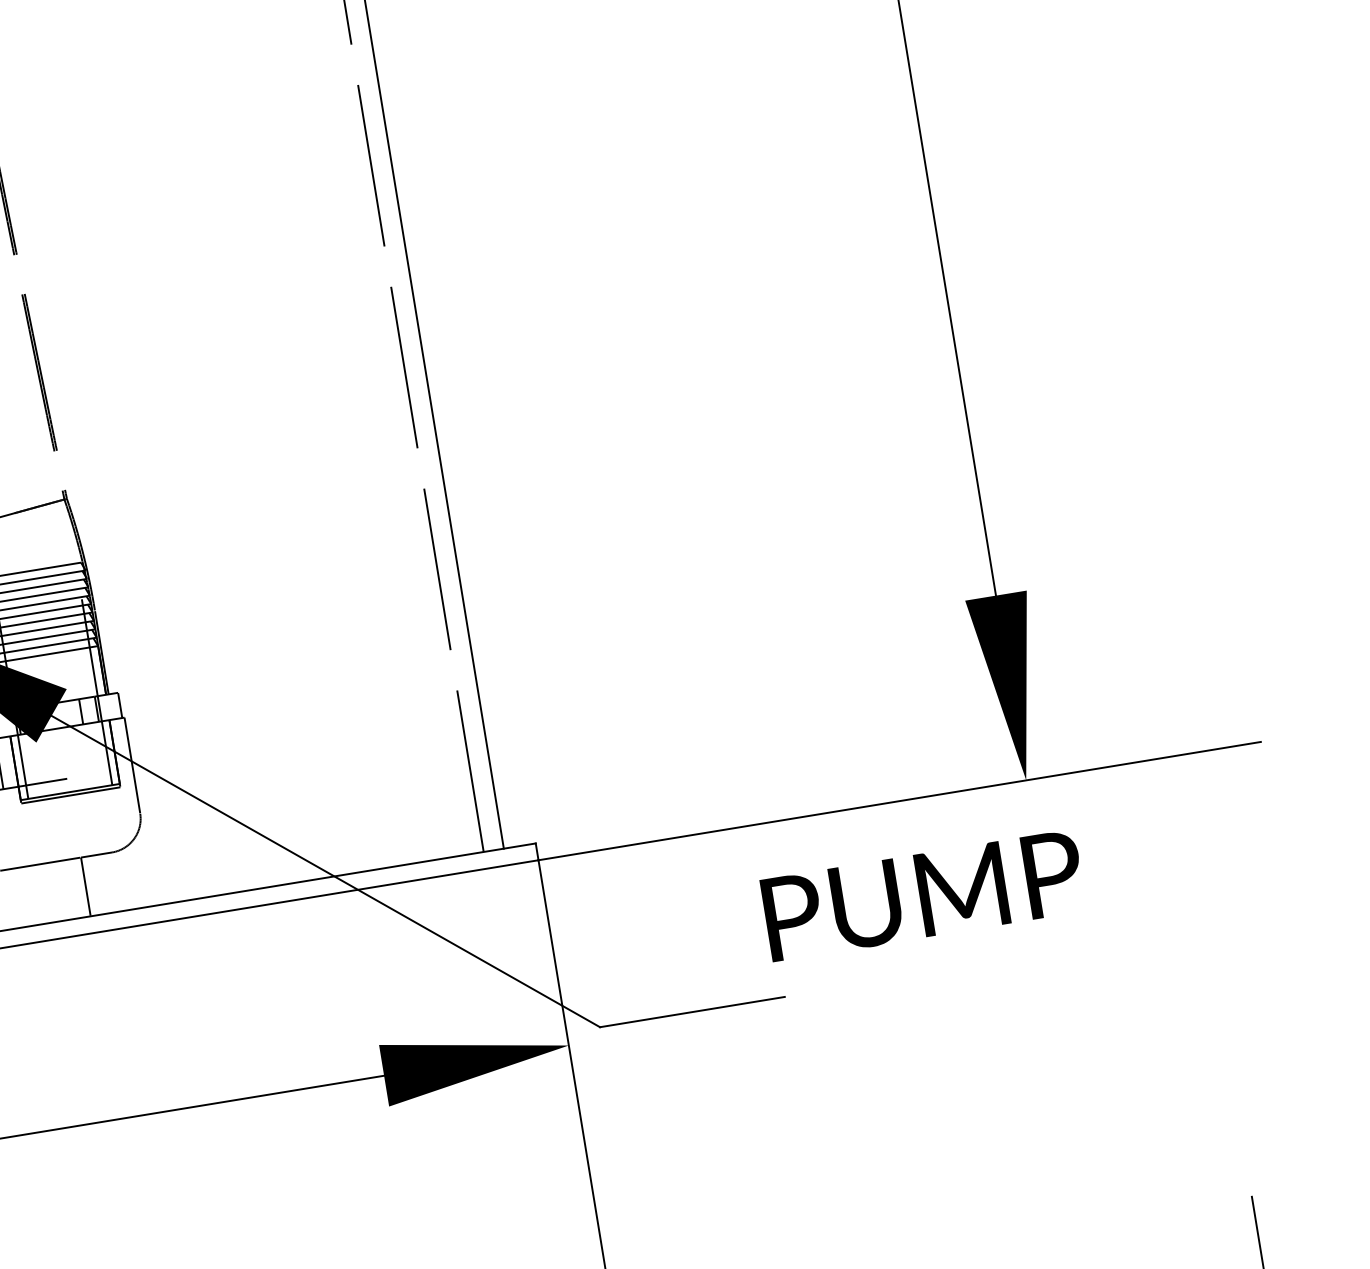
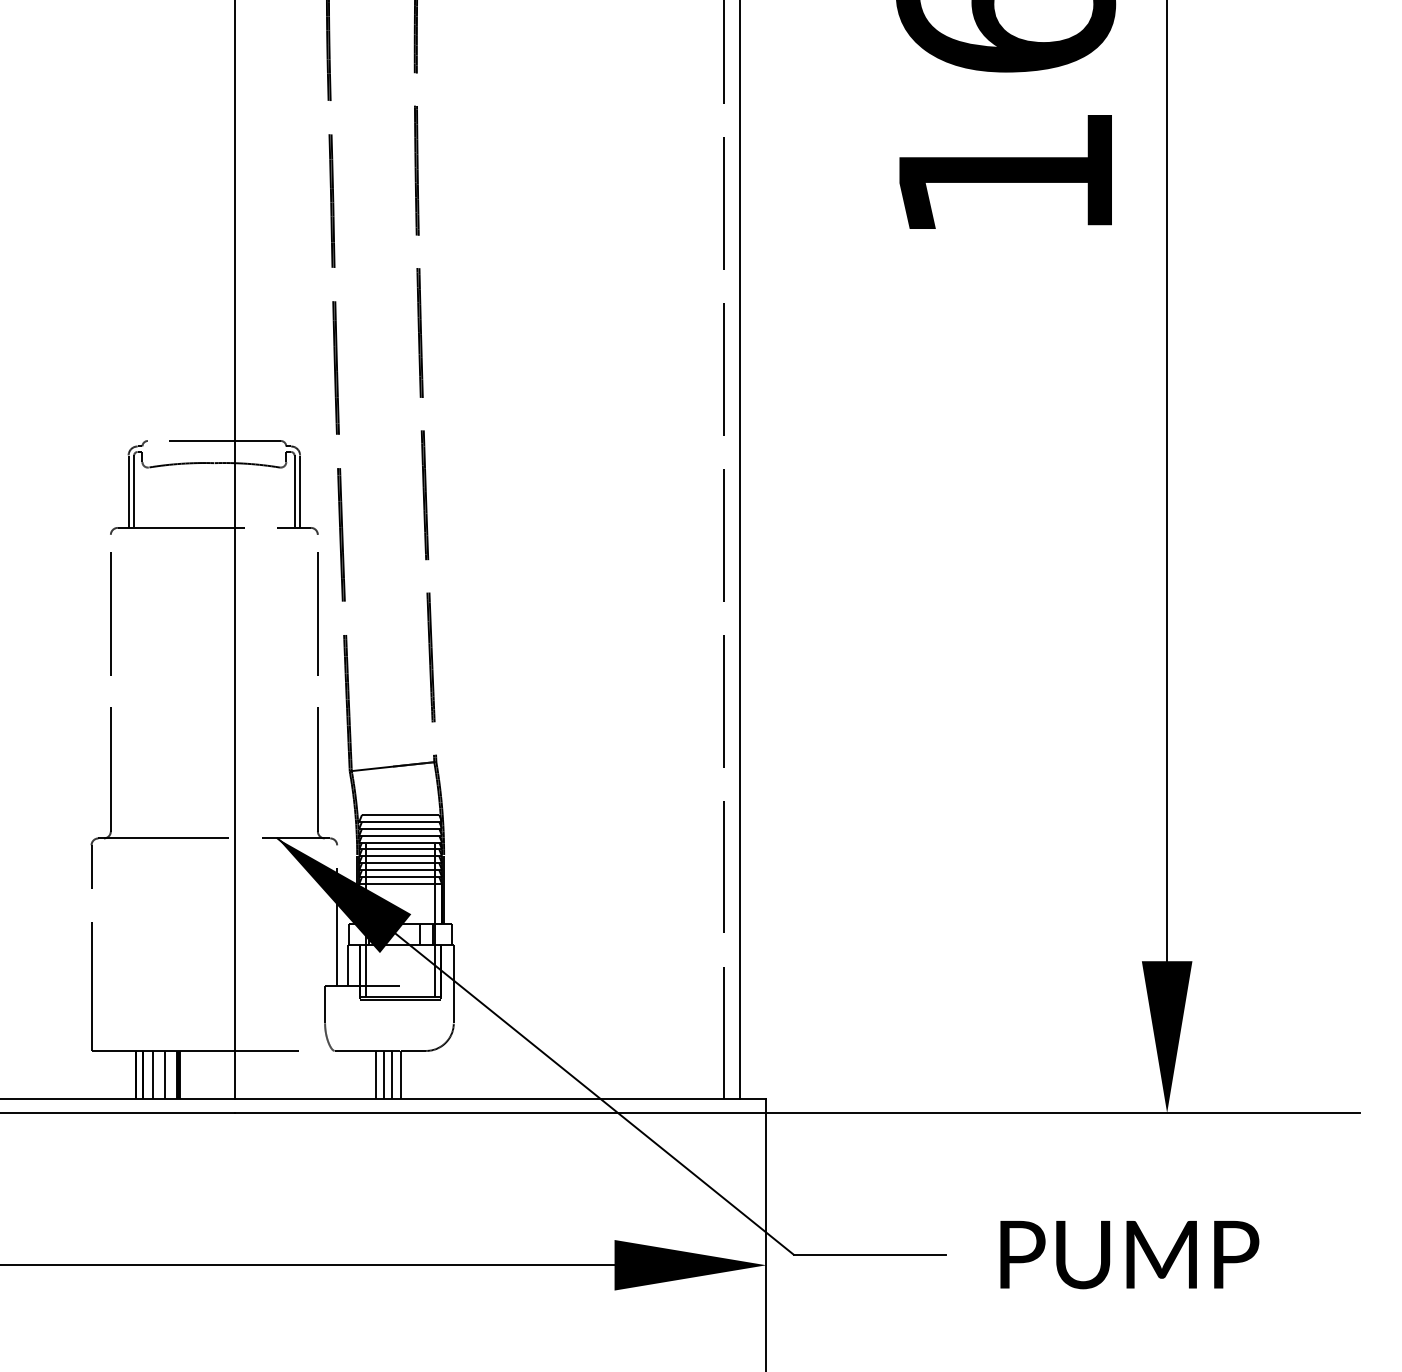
line: (74, 888) -> (391, 1074), added
line: (64, 889) -> (383, 1074), added
line: (55, 891) -> (375, 1074), added
text: (923, 896) -> (1129, 1255), moved

